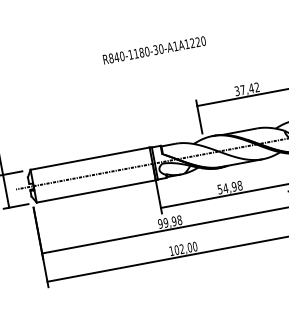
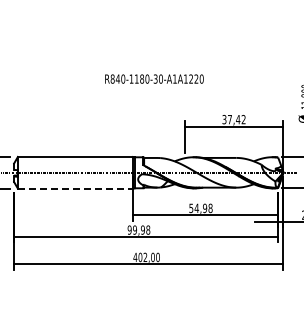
text: (154, 49) -> (154, 78), moved
line: (96, 191) -> (75, 188), solid -> dashed
text: (171, 250) -> (135, 256), 102,00 -> 402,00

